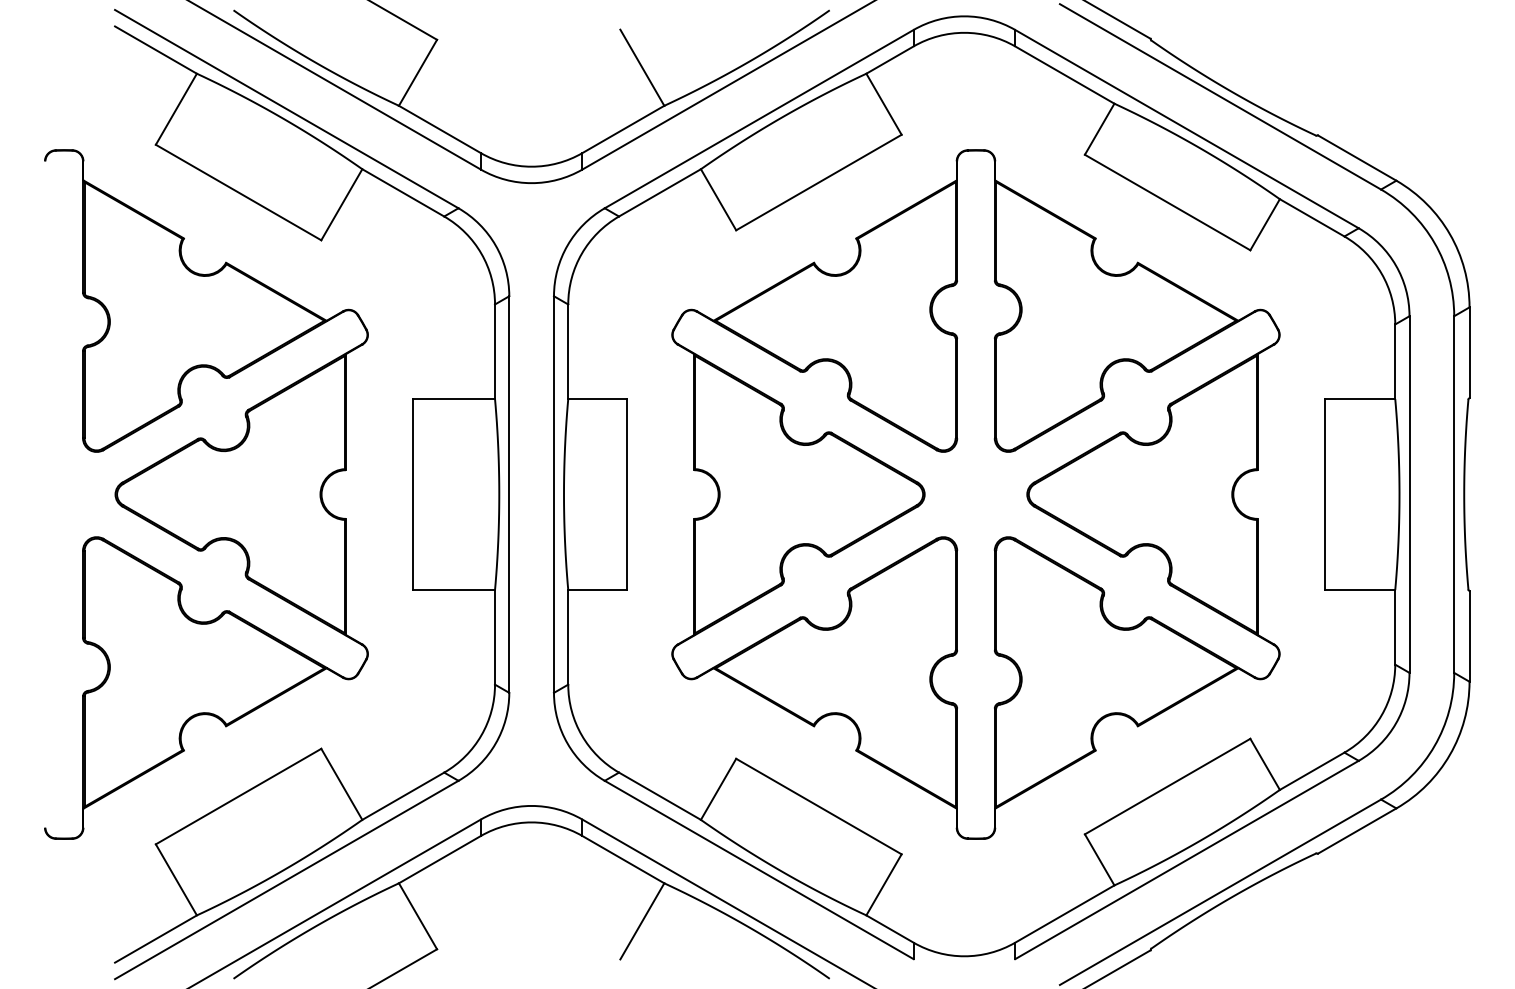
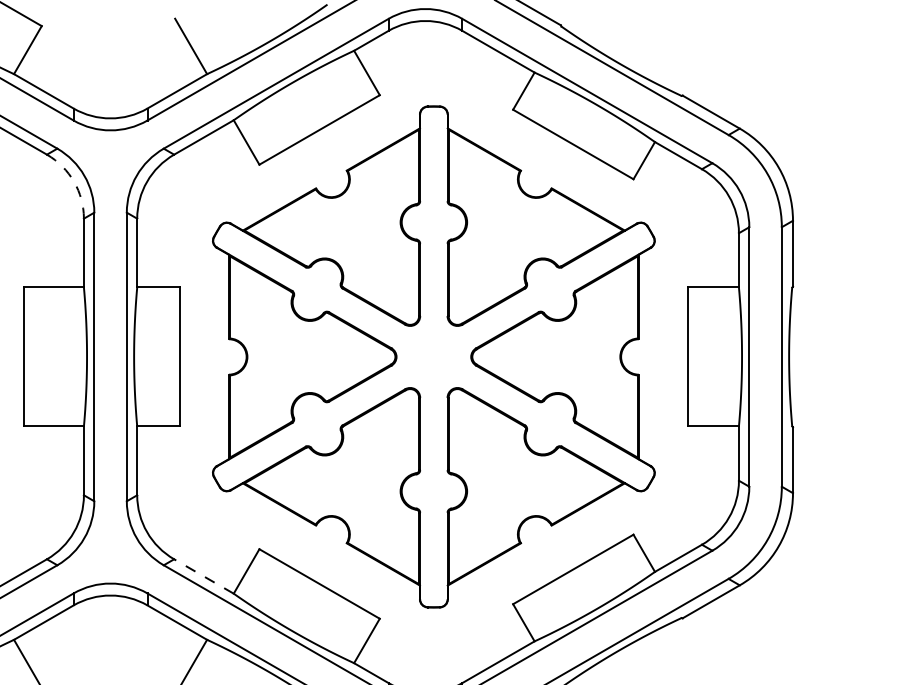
arc: (481, 253) -> (74, 181), solid -> dashed
line: (659, 796) -> (203, 576), solid -> dashed

